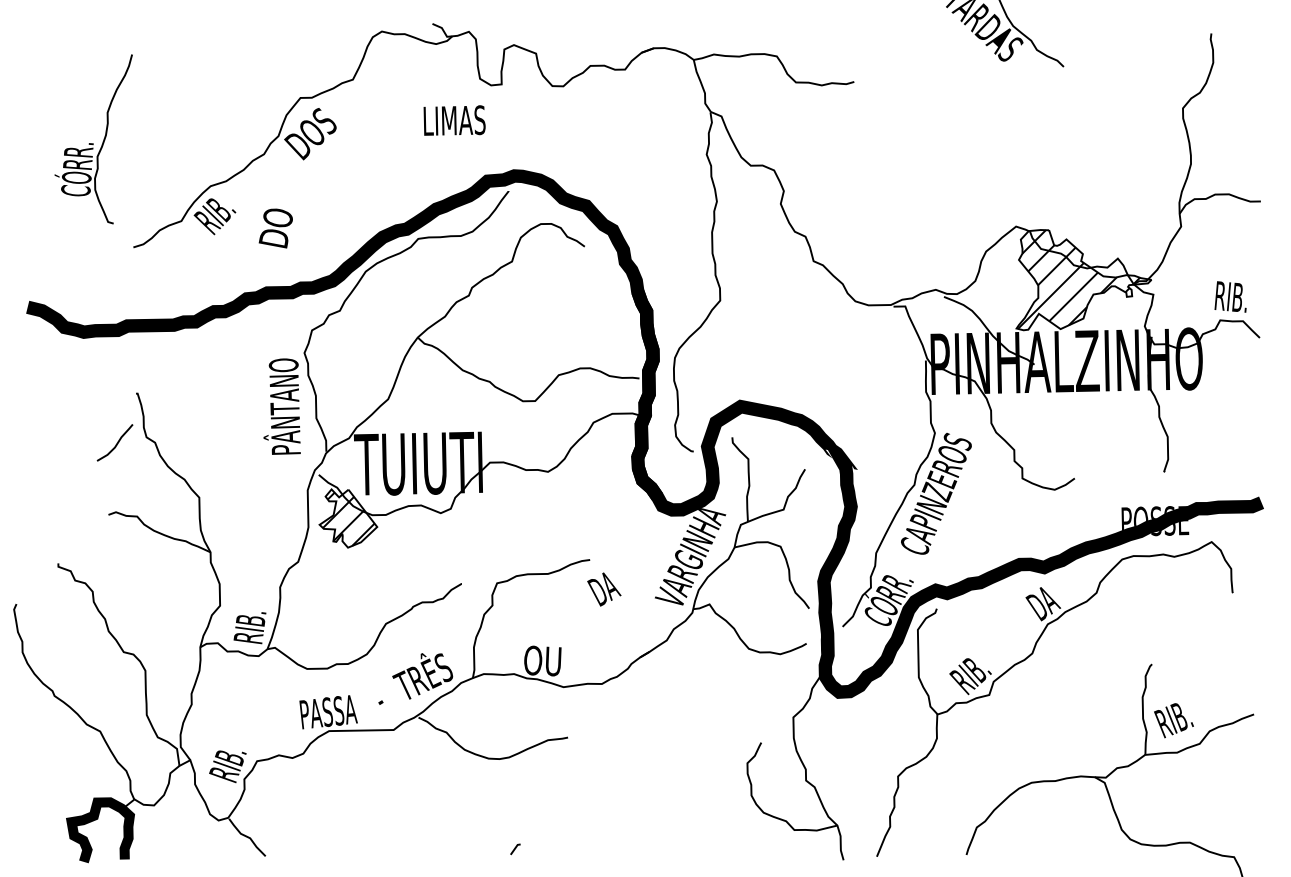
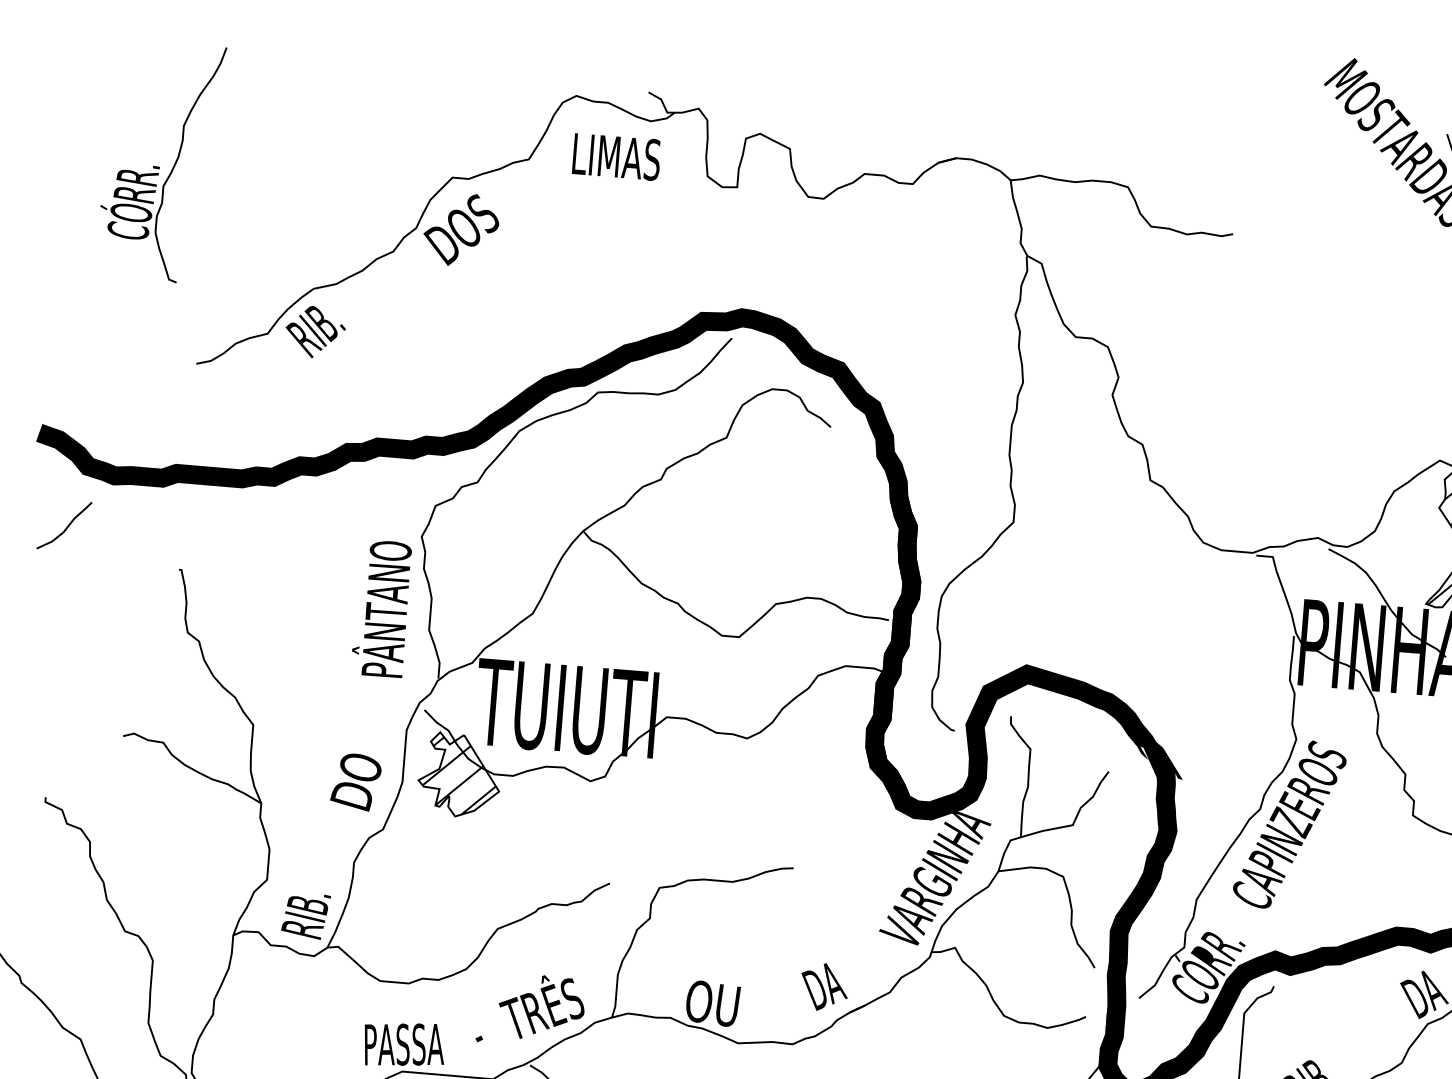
text: (454, 120) -> (616, 156), moved
part: (93, 139) -> (160, 161), moved
text: (275, 228) -> (355, 781), moved
curve: (116, 443) -> (66, 526), moved
text: (604, 589) -> (824, 987), moved

